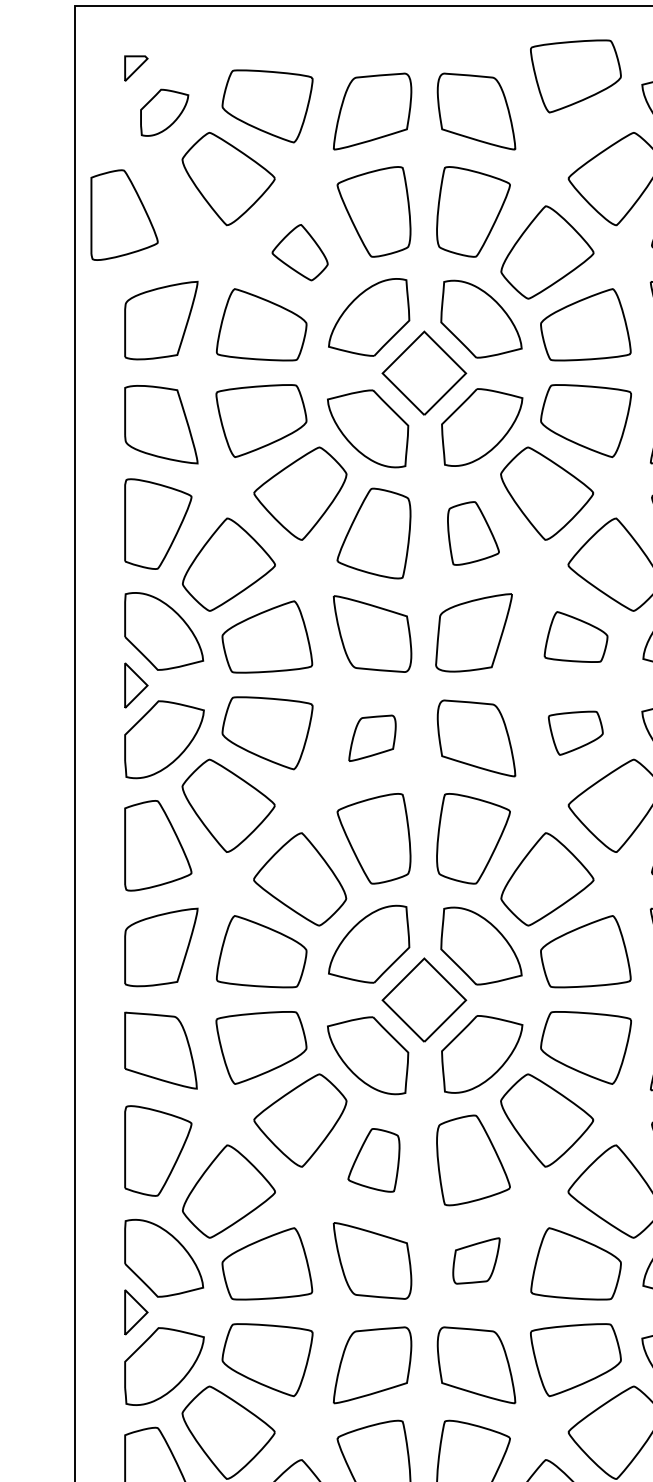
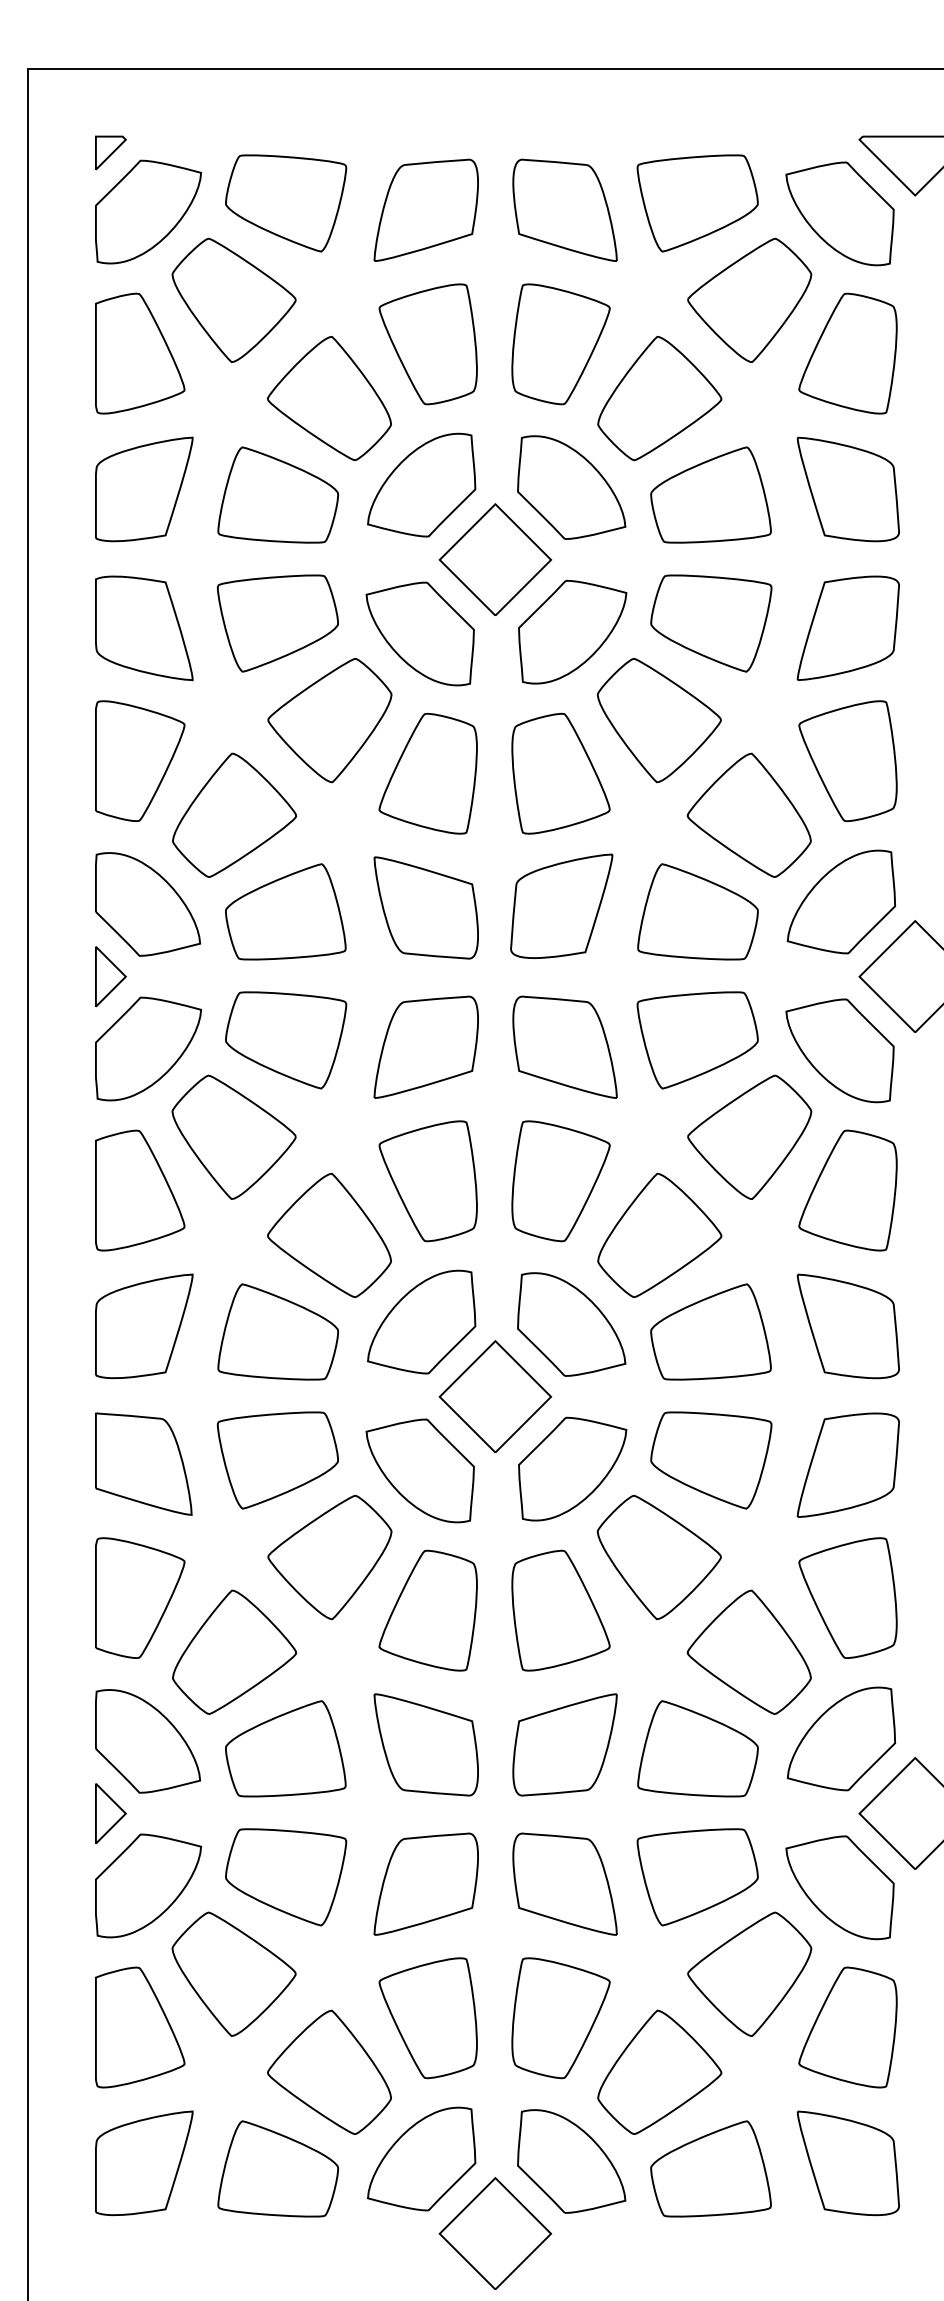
part: (575, 76) -> (697, 203), moved
part: (164, 112) -> (148, 211), size x1.67
part: (124, 215) -> (140, 353), moved
part: (300, 252) -> (329, 398), size x1.67
part: (473, 533) -> (560, 773), size x1.43
part: (575, 636) -> (697, 911), size x1.43
part: (575, 733) -> (697, 1040), size x1.67
part: (371, 737) -> (425, 1046), size x1.67
part: (373, 1160) -> (427, 1610), size x1.43
part: (476, 1260) -> (564, 1744), size x1.67

